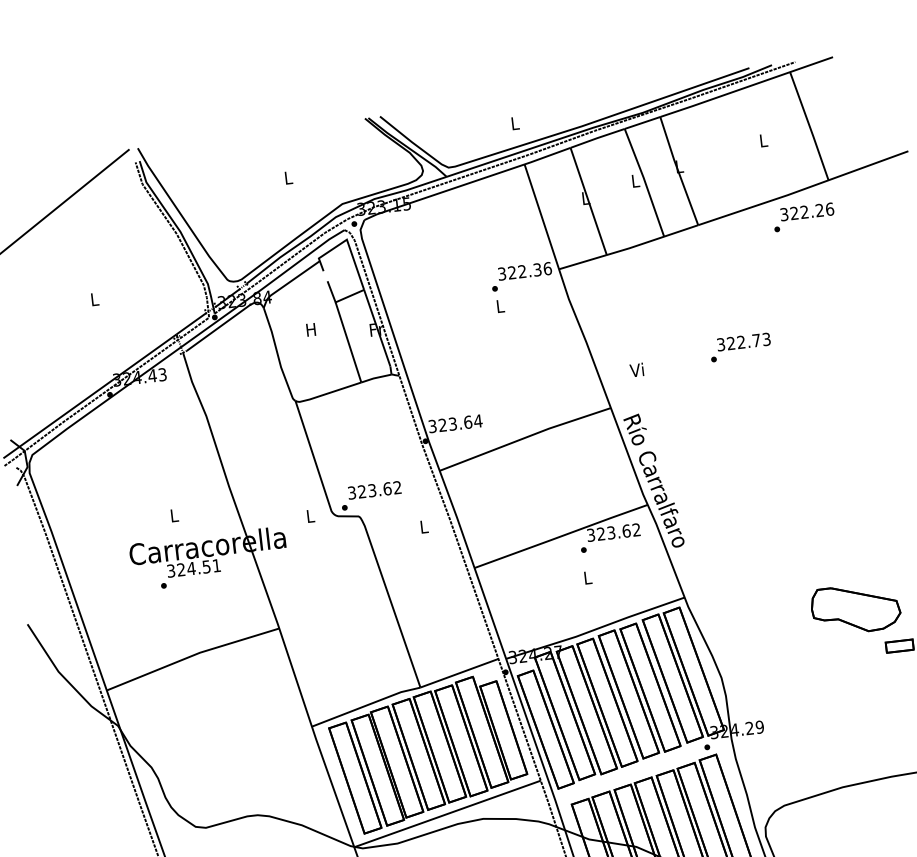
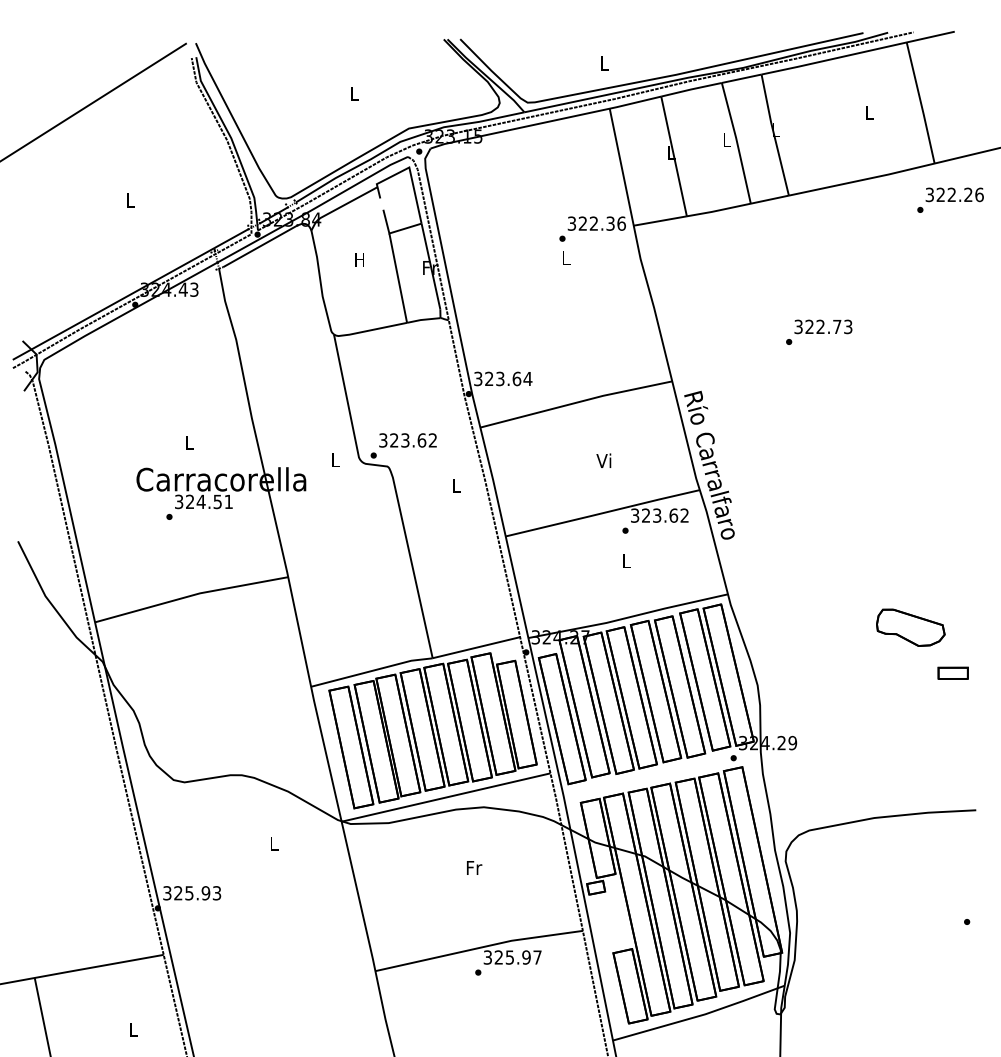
text: (803, 216) -> (950, 199), moved
text: (636, 369) -> (603, 460), moved
part: (855, 608) -> (910, 627), size x0.71

